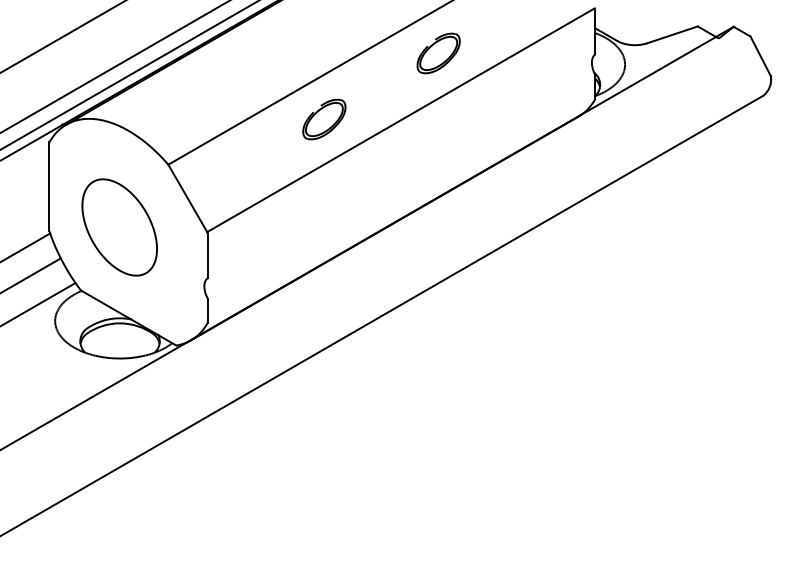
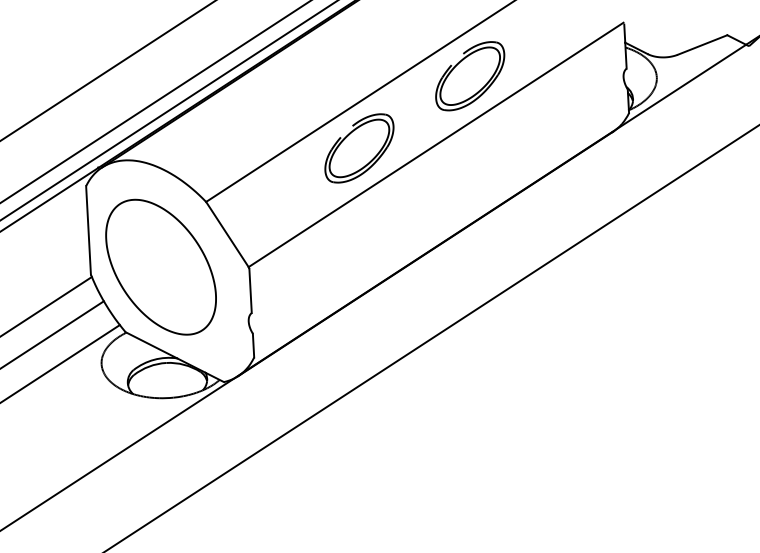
part: (438, 53) -> (469, 76), size x1.67
part: (324, 119) -> (359, 148), size x1.67
part: (119, 227) -> (160, 267), size x1.43

